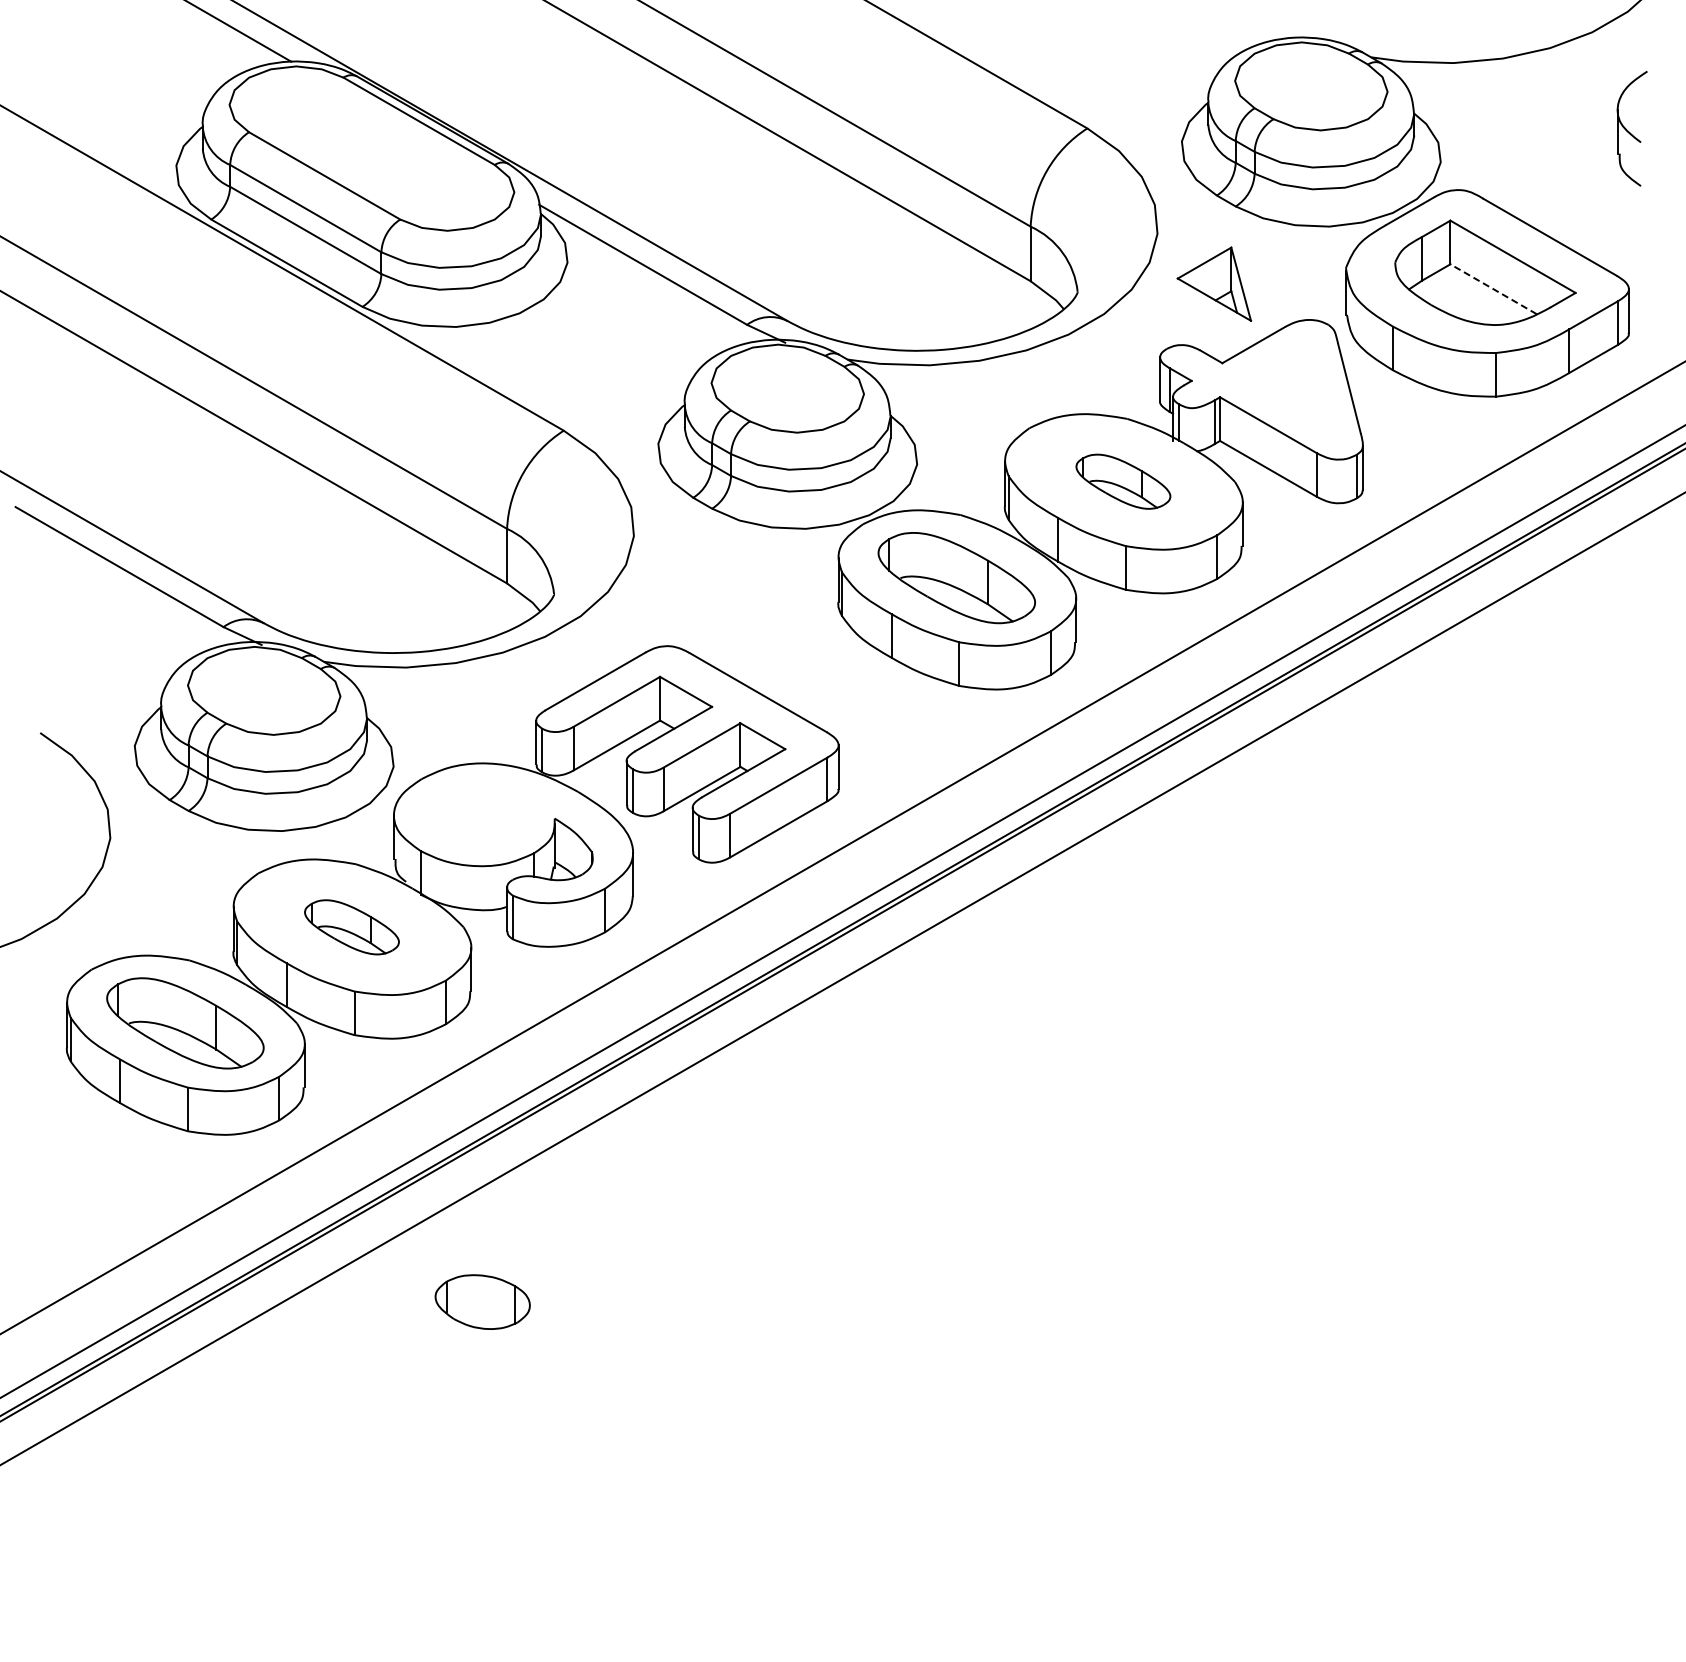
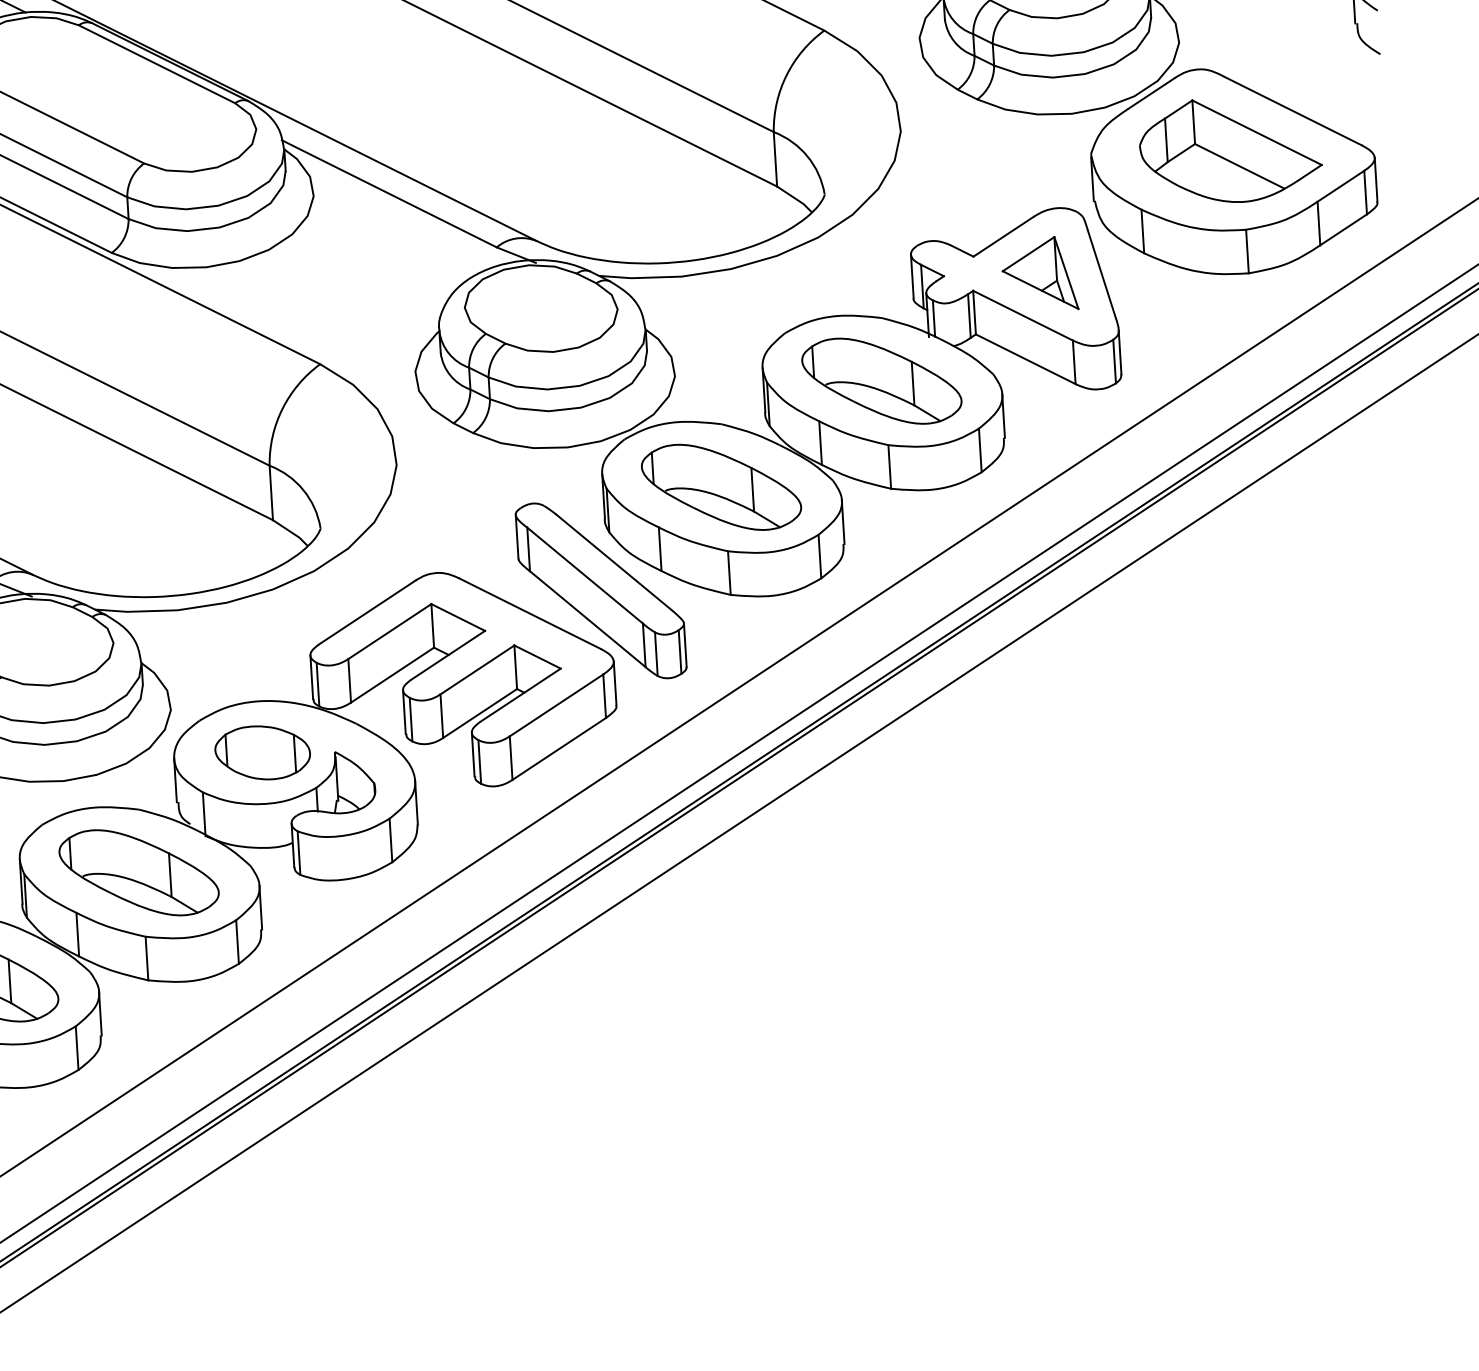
part: (1214, 283) -> (1039, 273), moved
line: (1493, 289) -> (1239, 166), dashed -> solid
part: (1123, 481) -> (881, 380), size x1.67
part: (829, 673) -> (600, 590), added
part: (351, 927) -> (138, 873), size x1.67
part: (482, 1301) -> (262, 752), moved

